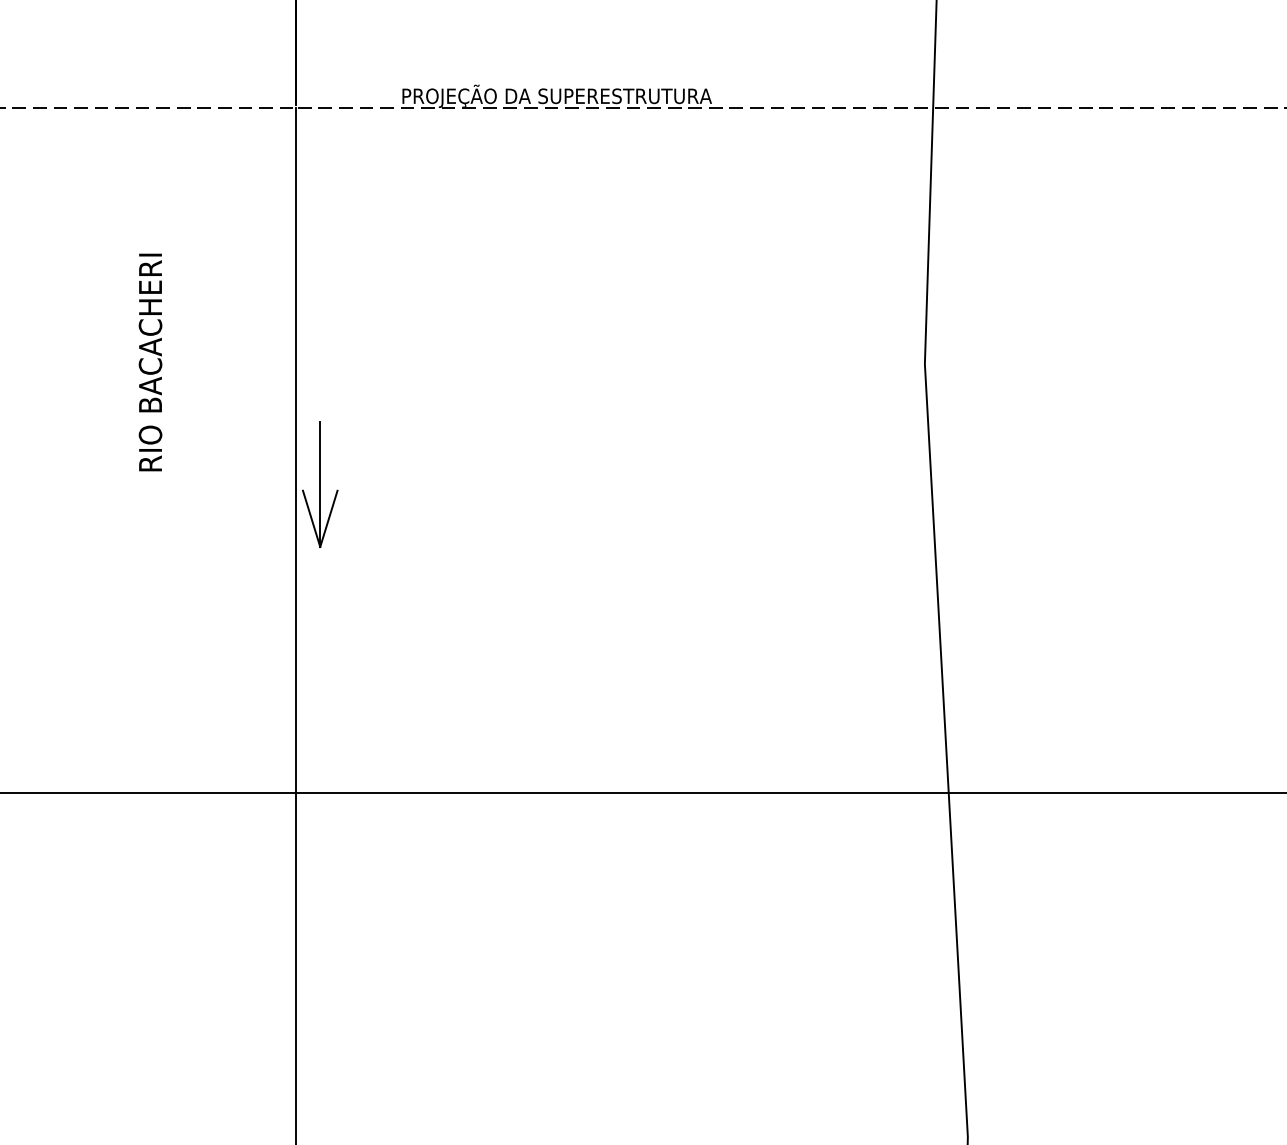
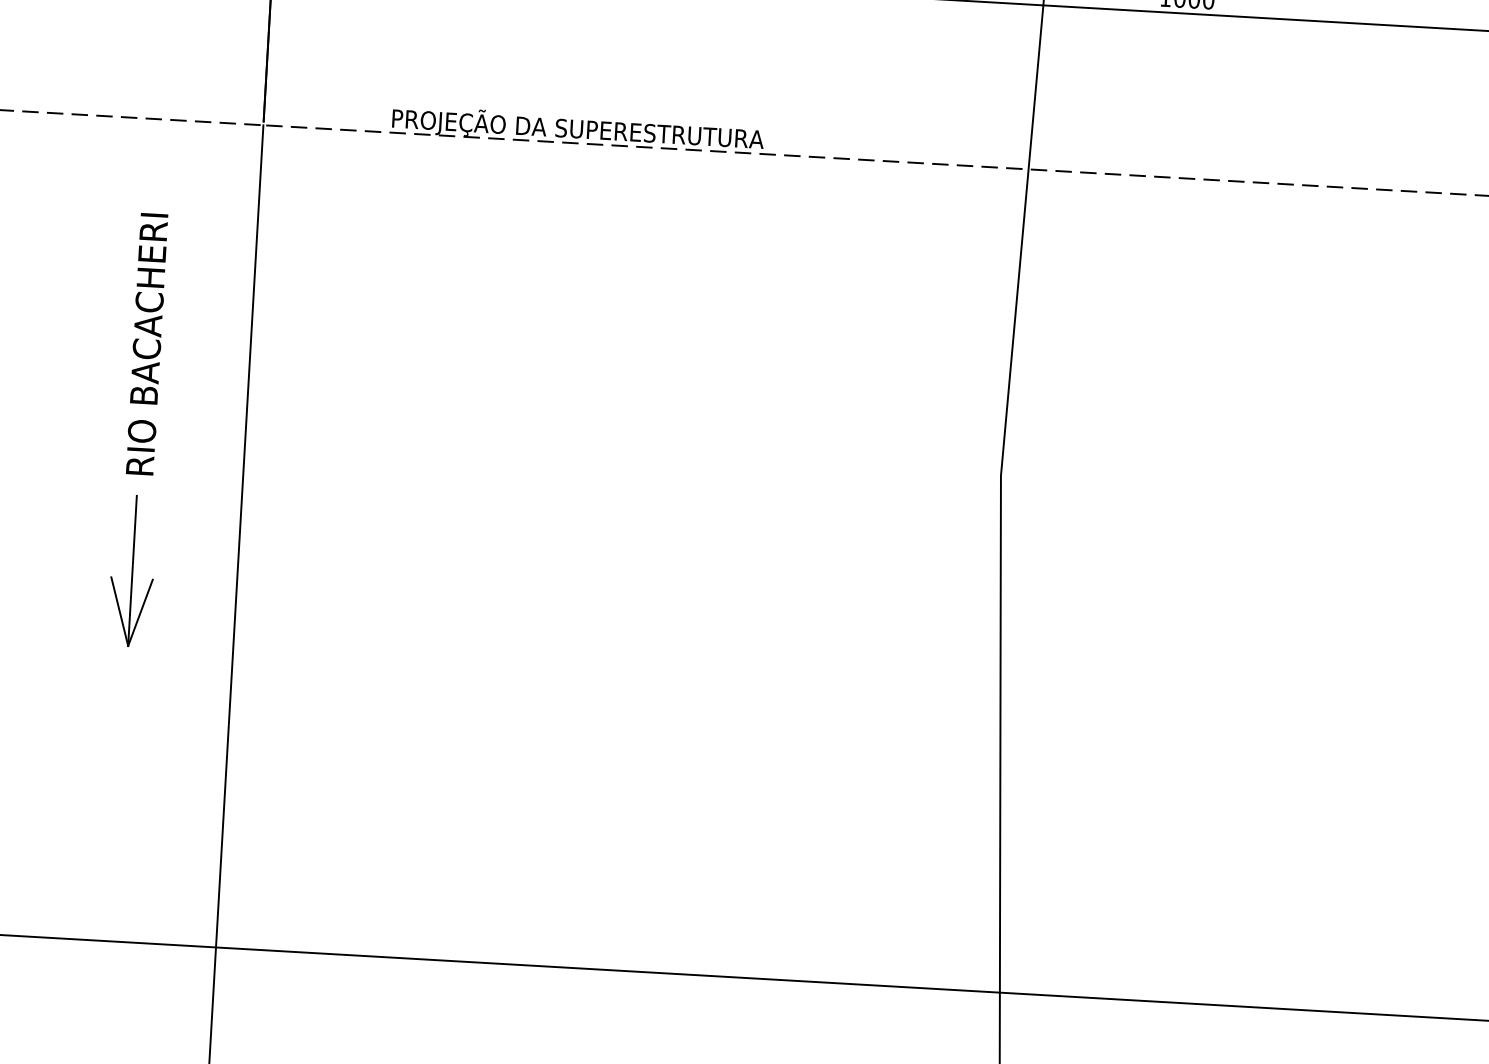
text: (150, 362) -> (147, 344), moved
part: (320, 484) -> (132, 571), moved

